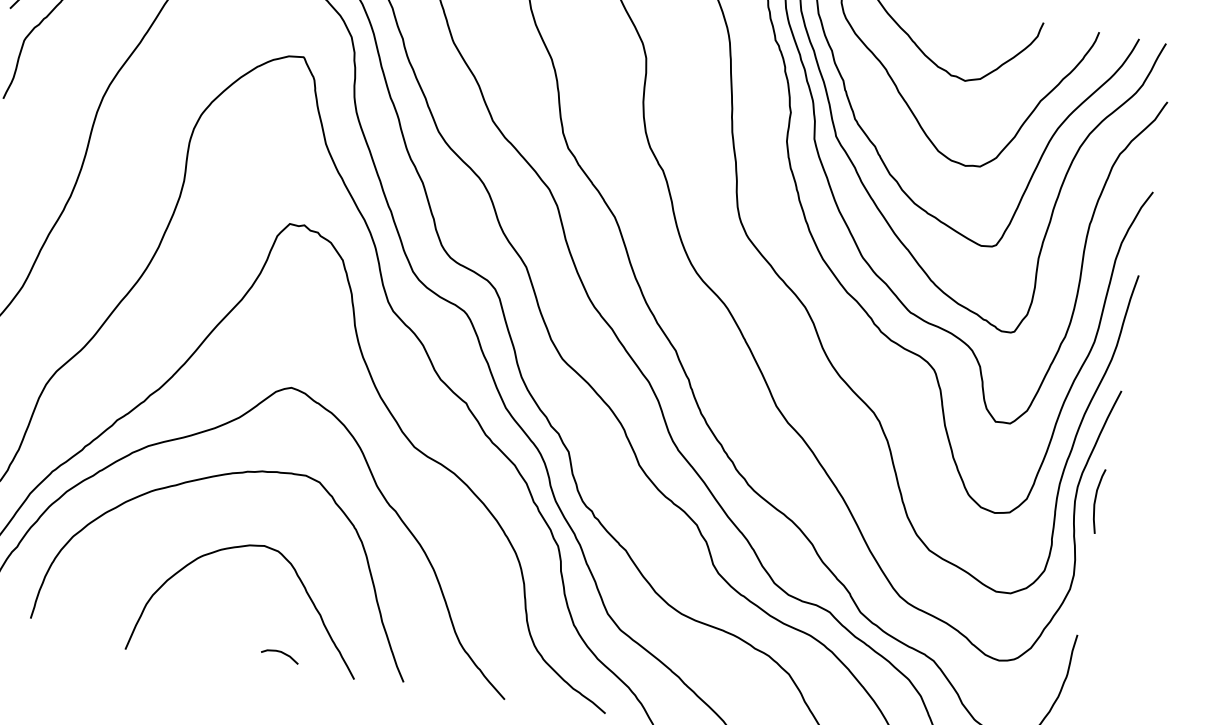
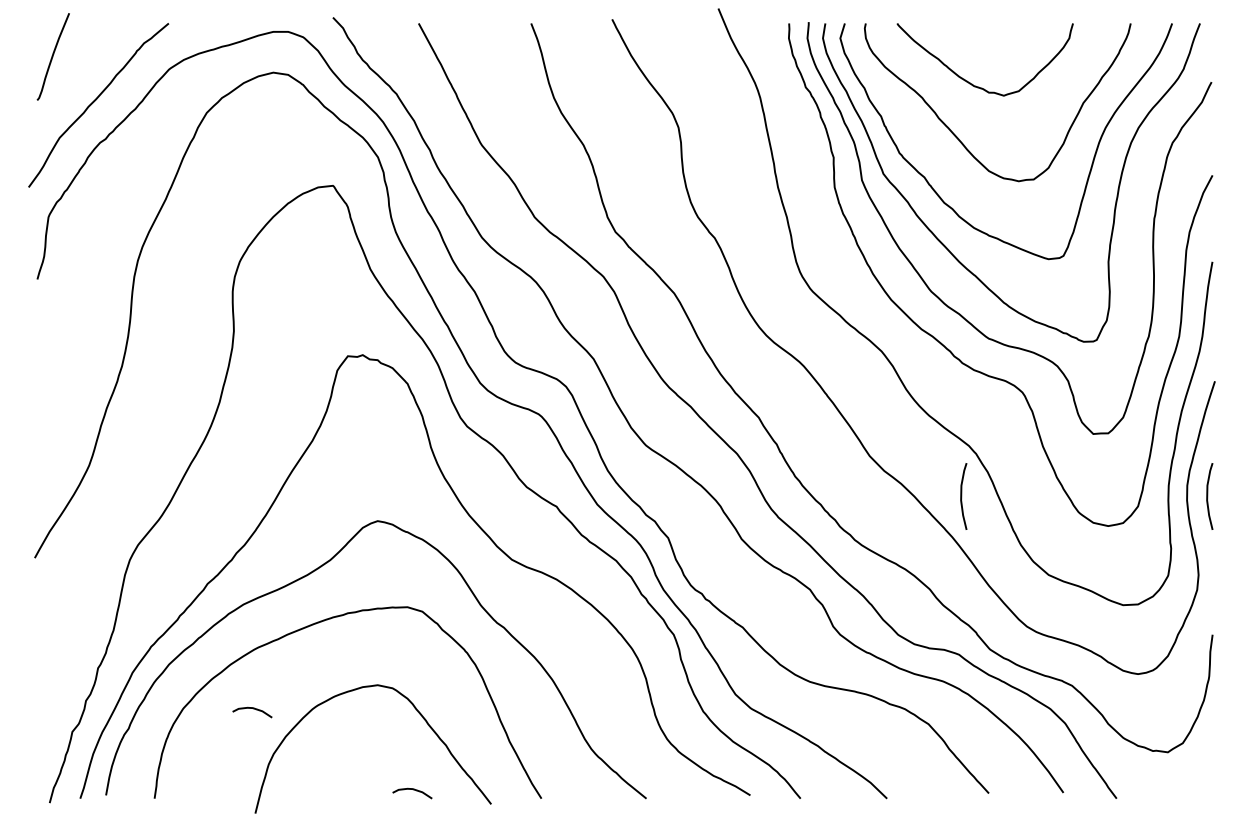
curve: (859, 460) -> (962, 496), added
curve: (140, 548) -> (253, 709), added

